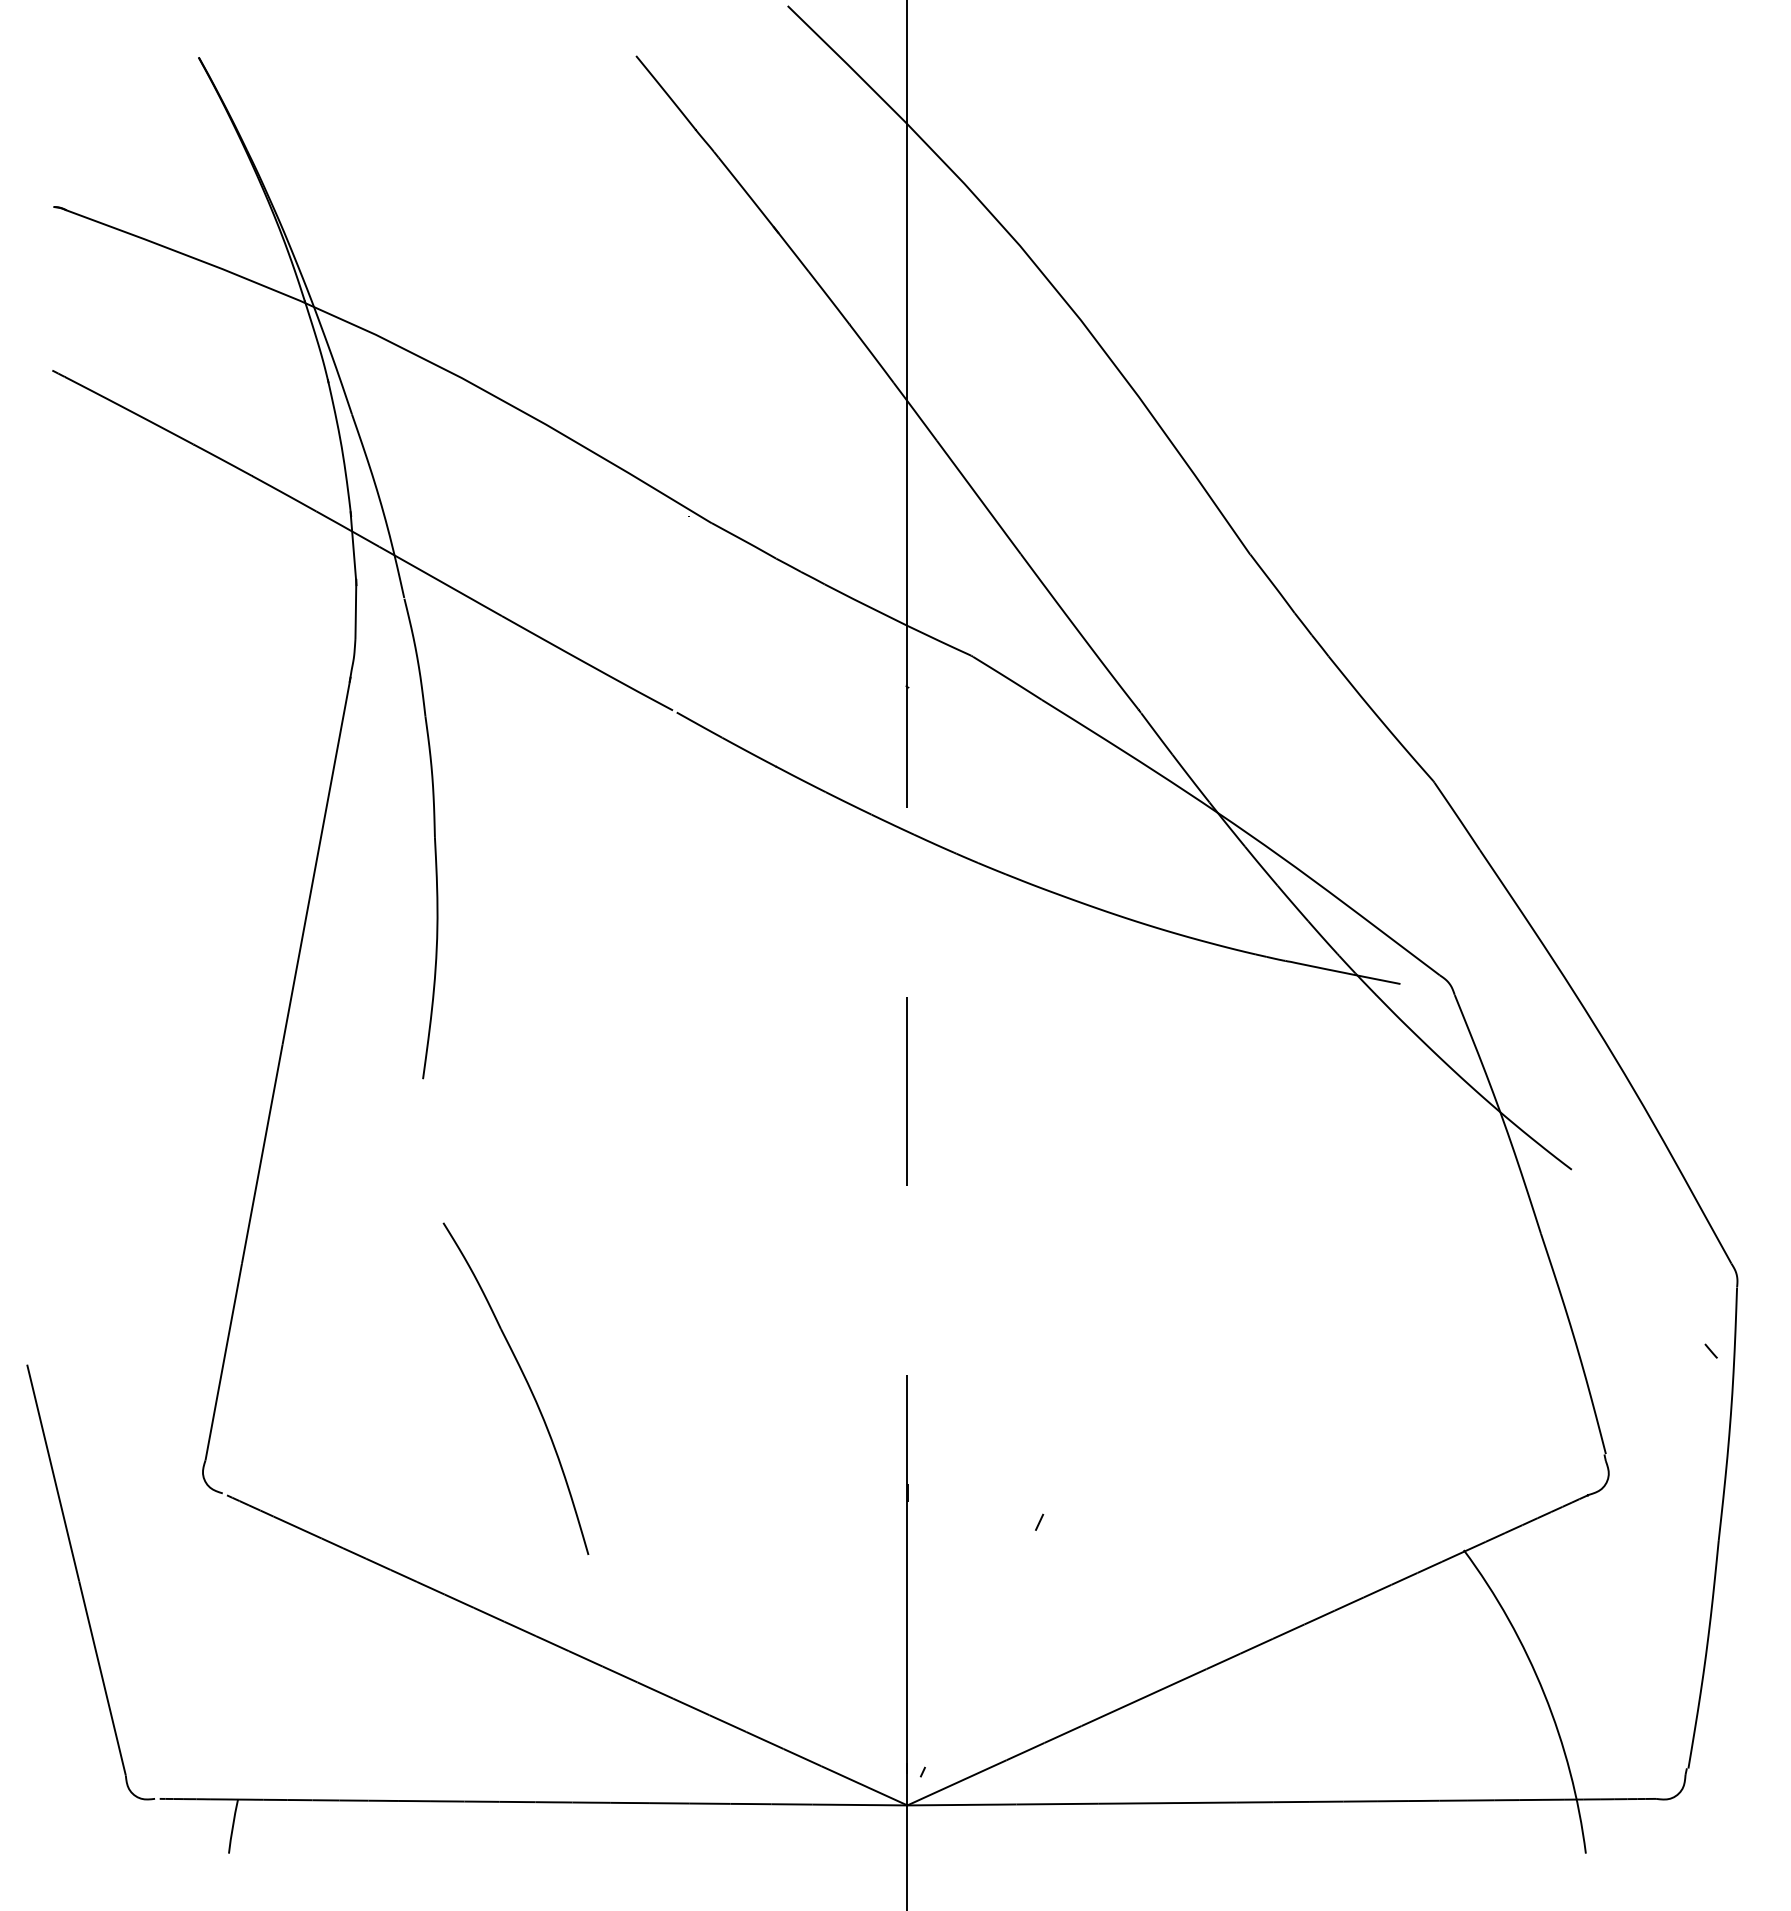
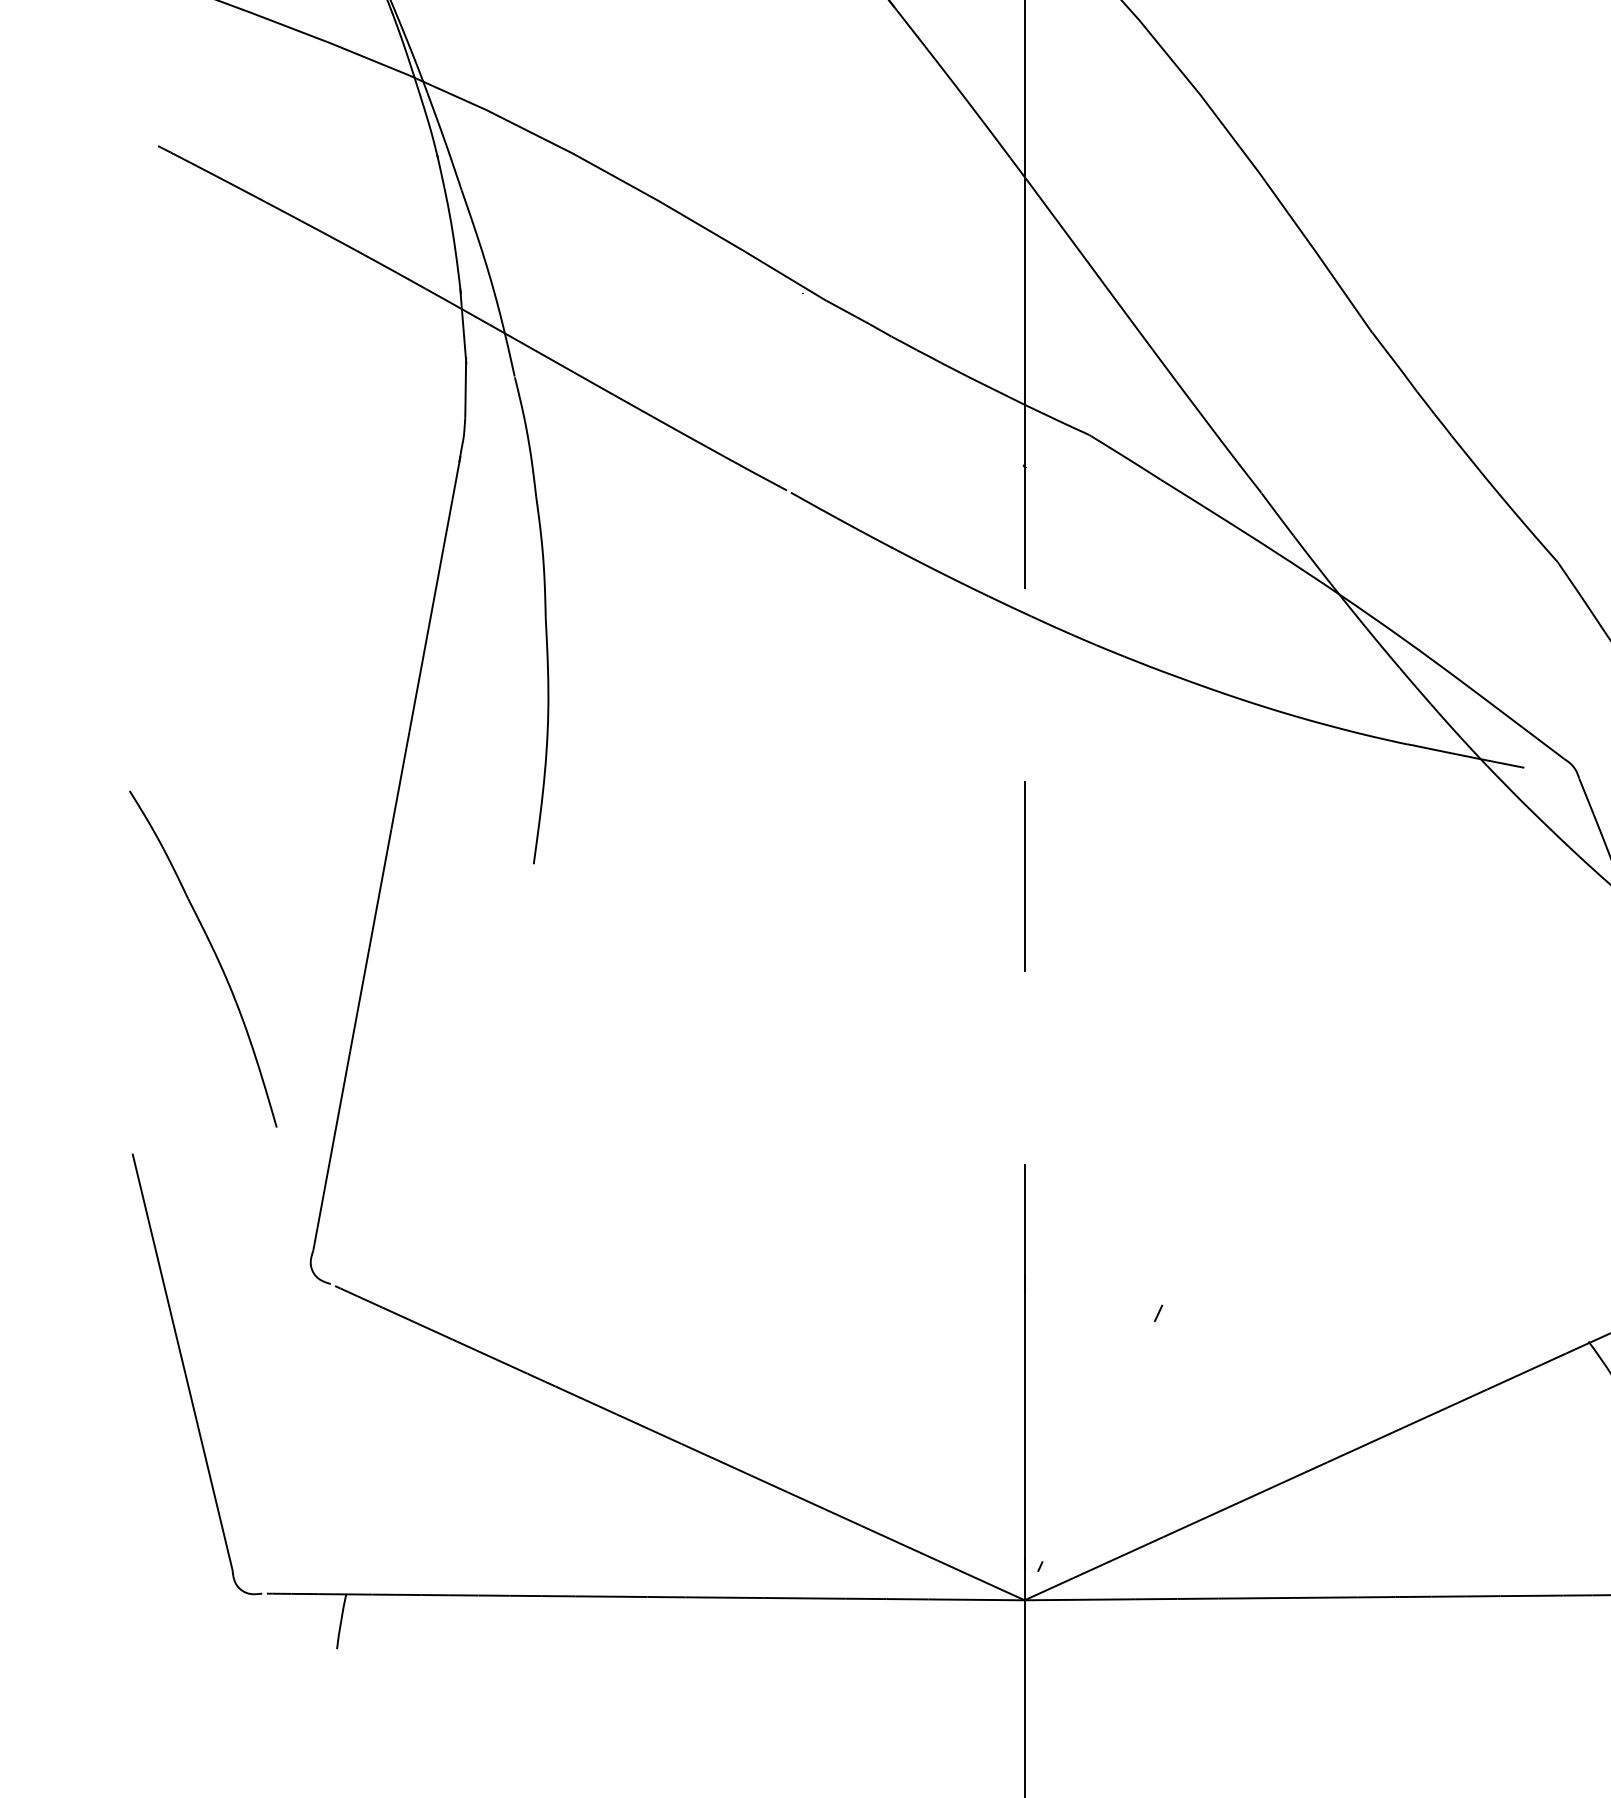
part: (526, 1383) -> (213, 953), moved

